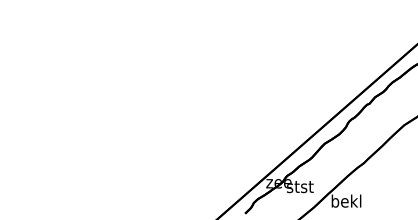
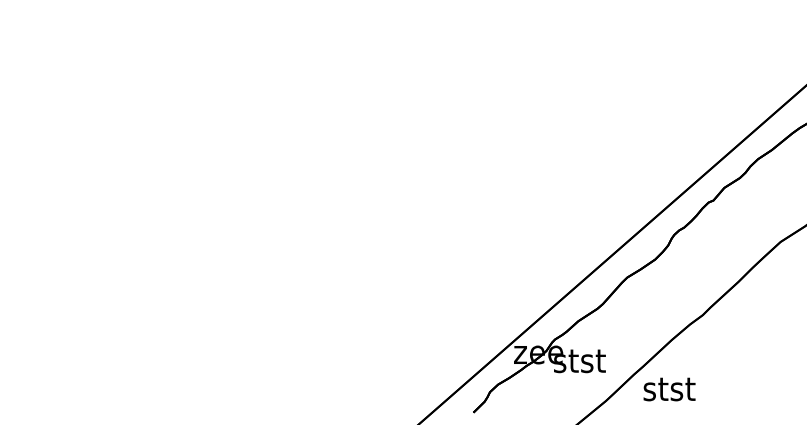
text: (346, 200) -> (669, 387), bekl -> stst

